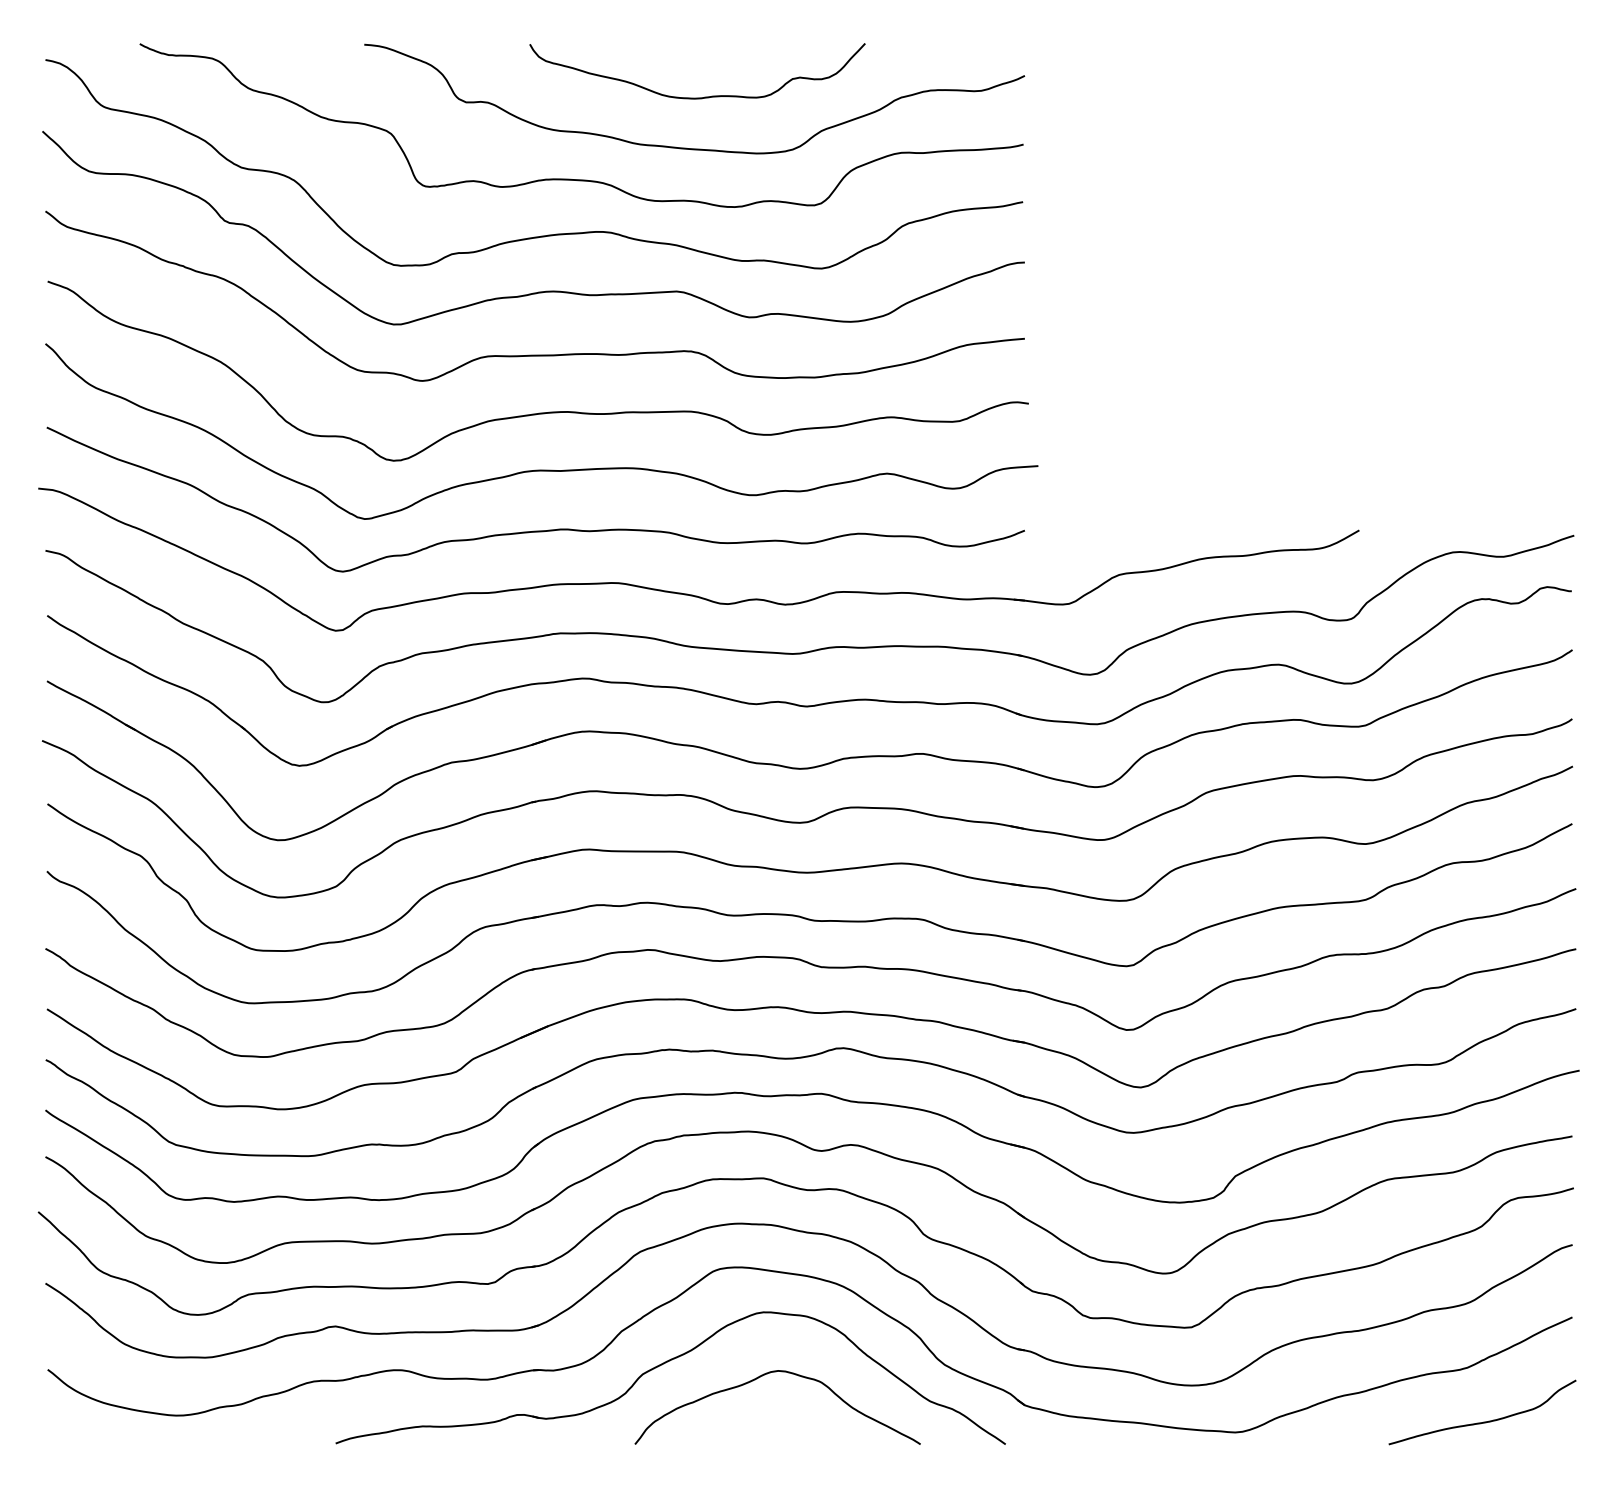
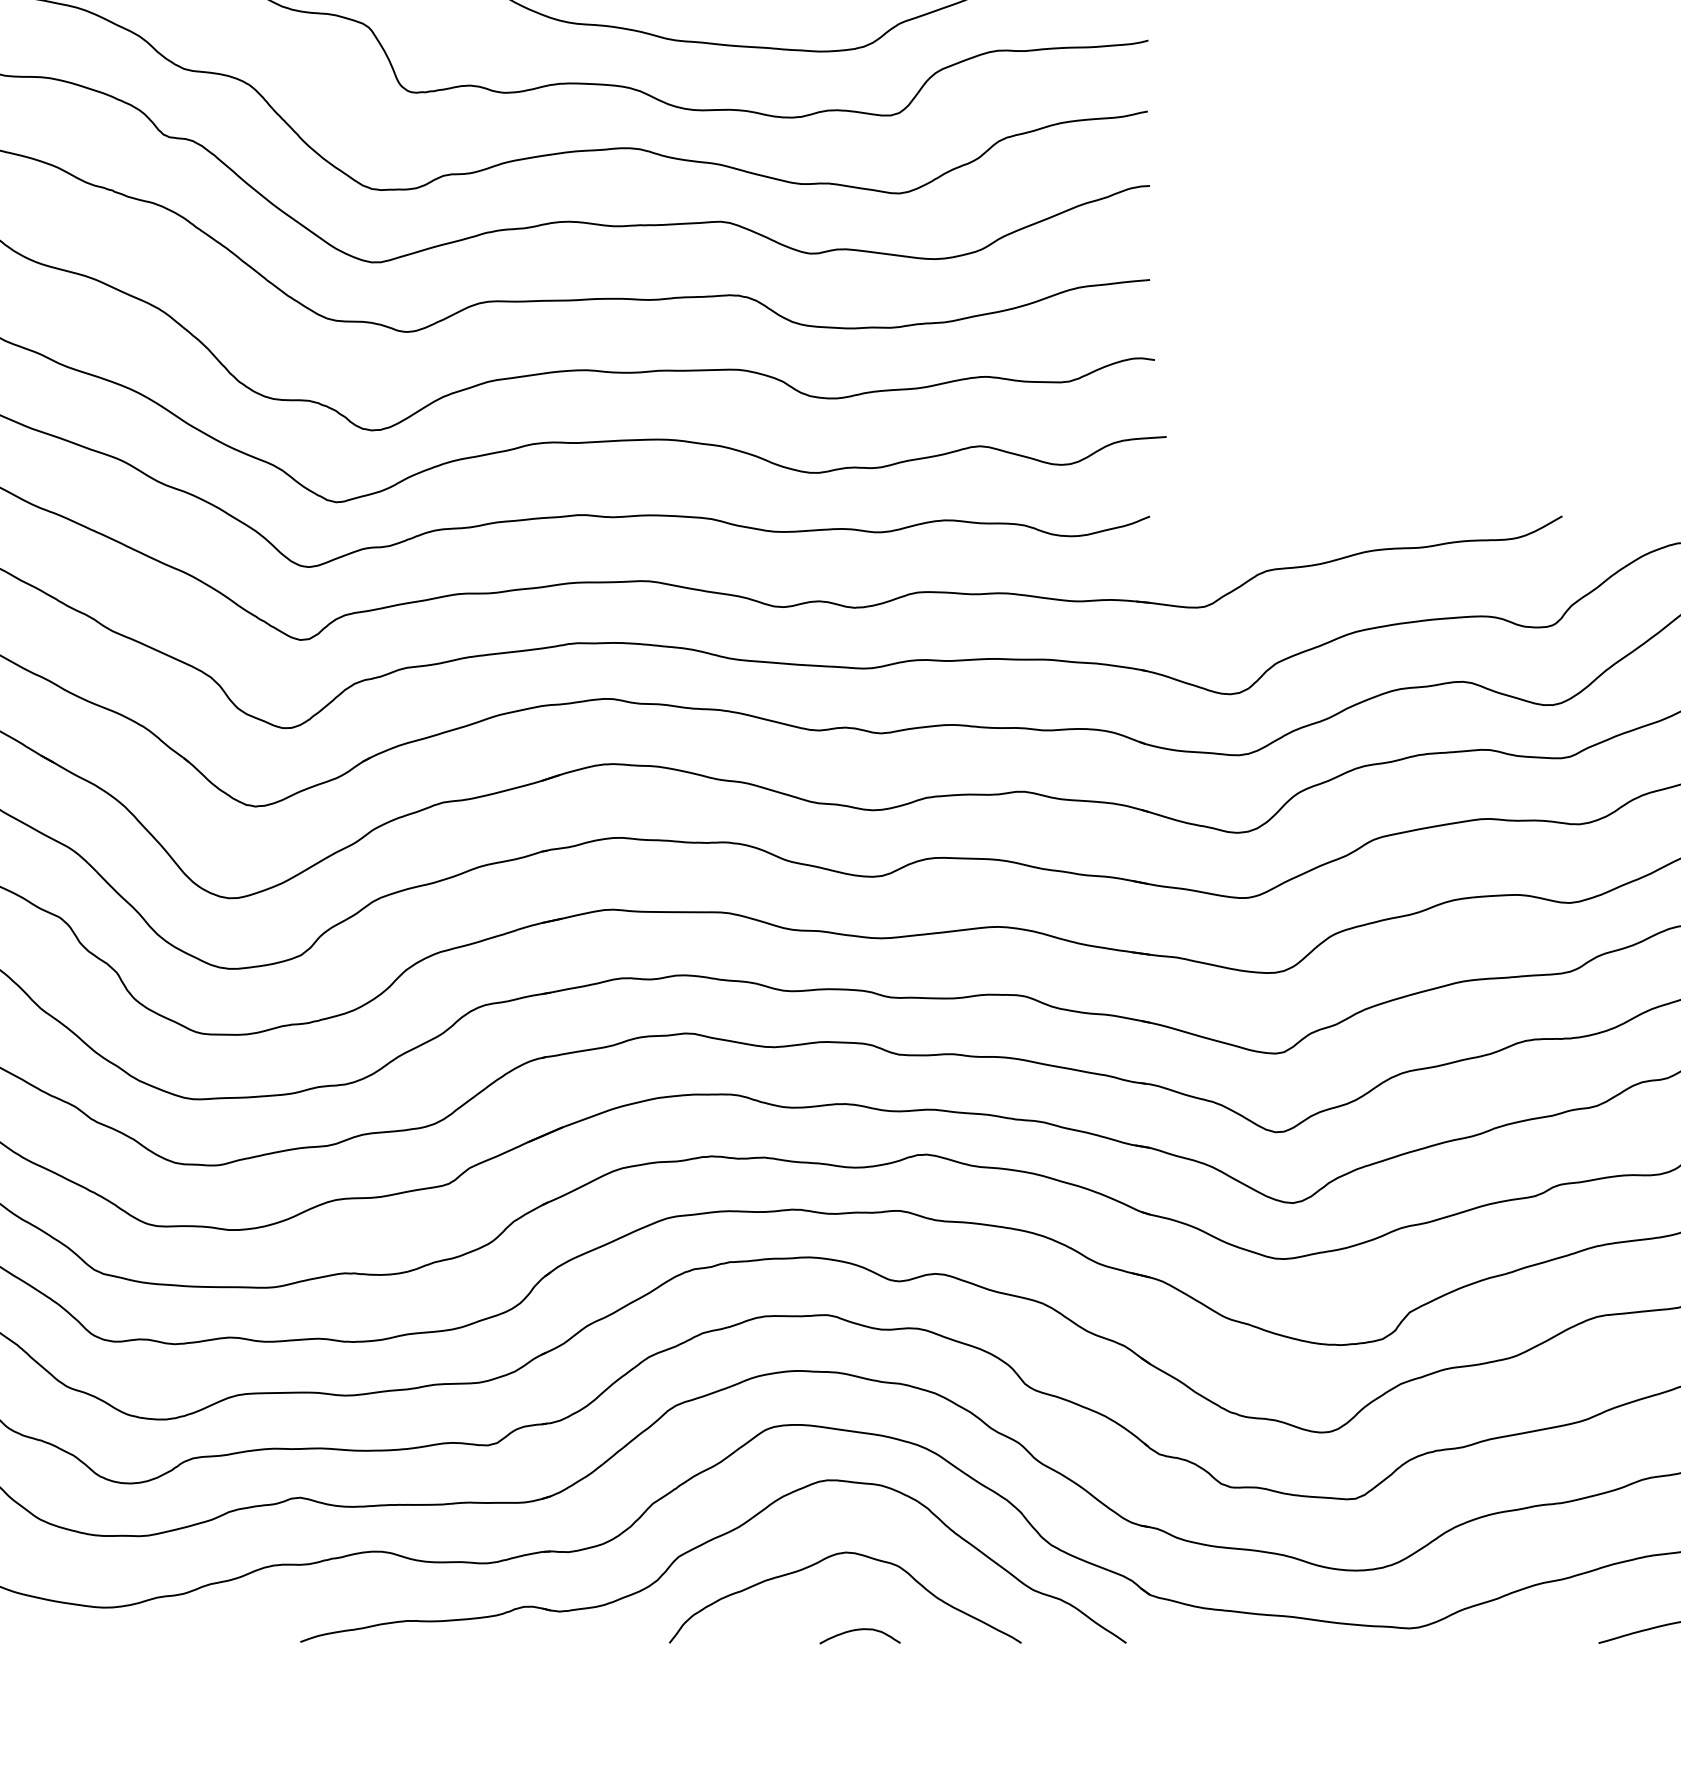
curve: (789, 1434) -> (859, 1630), added

